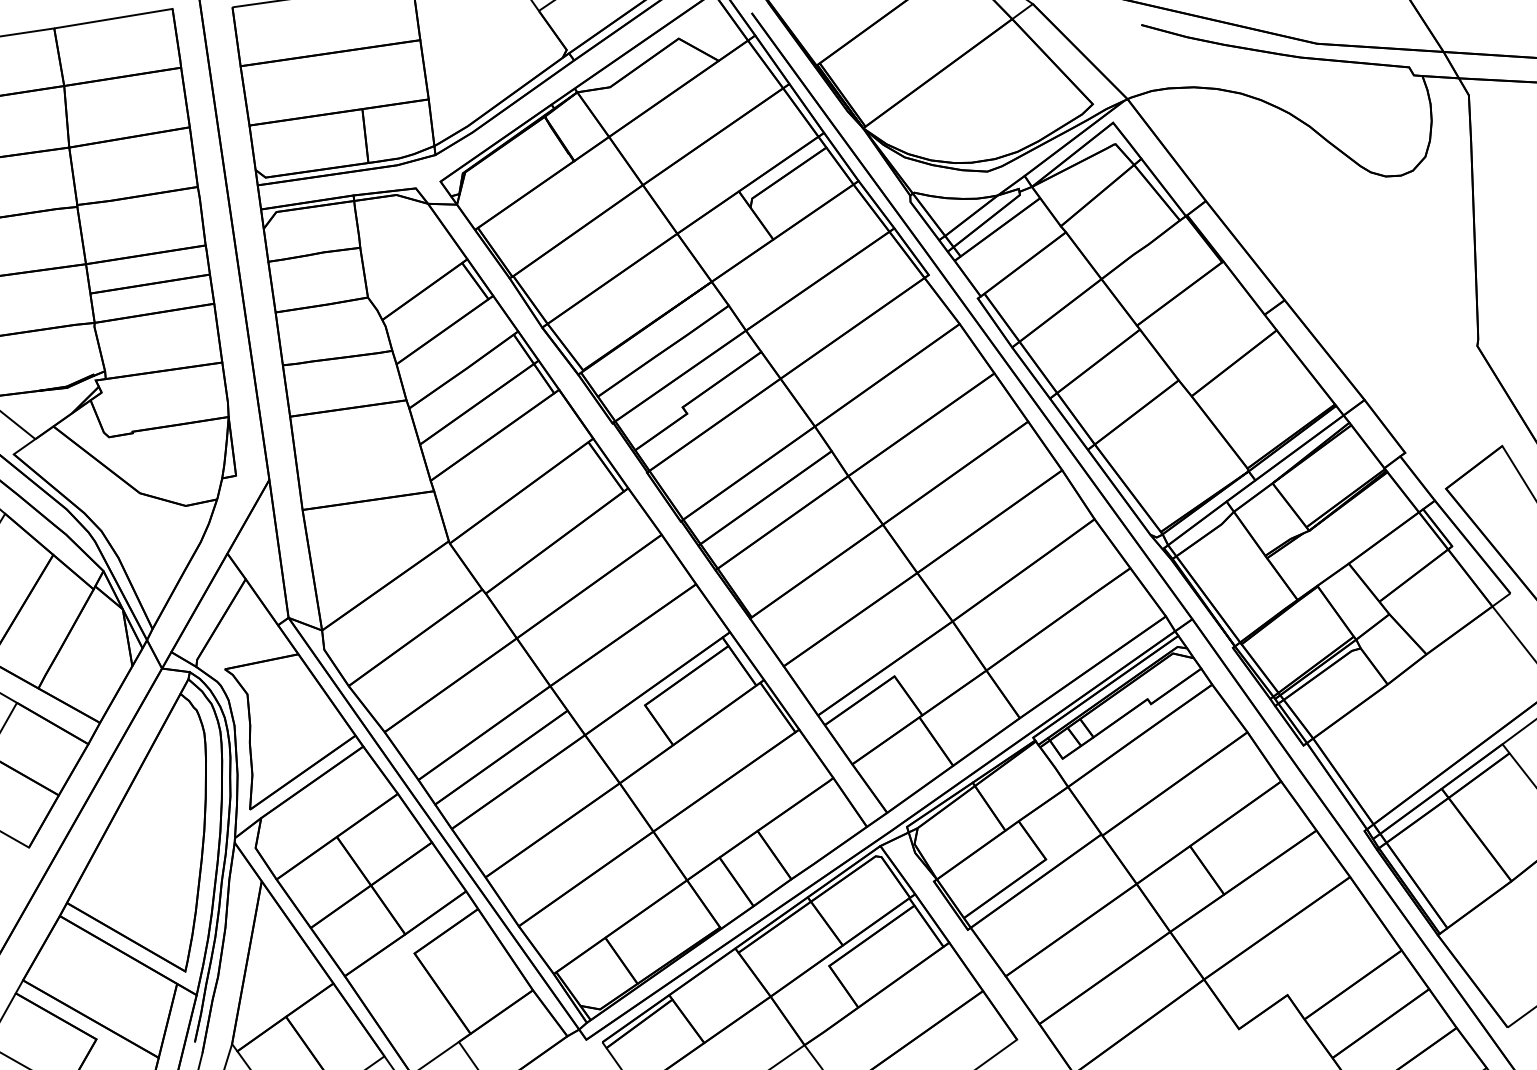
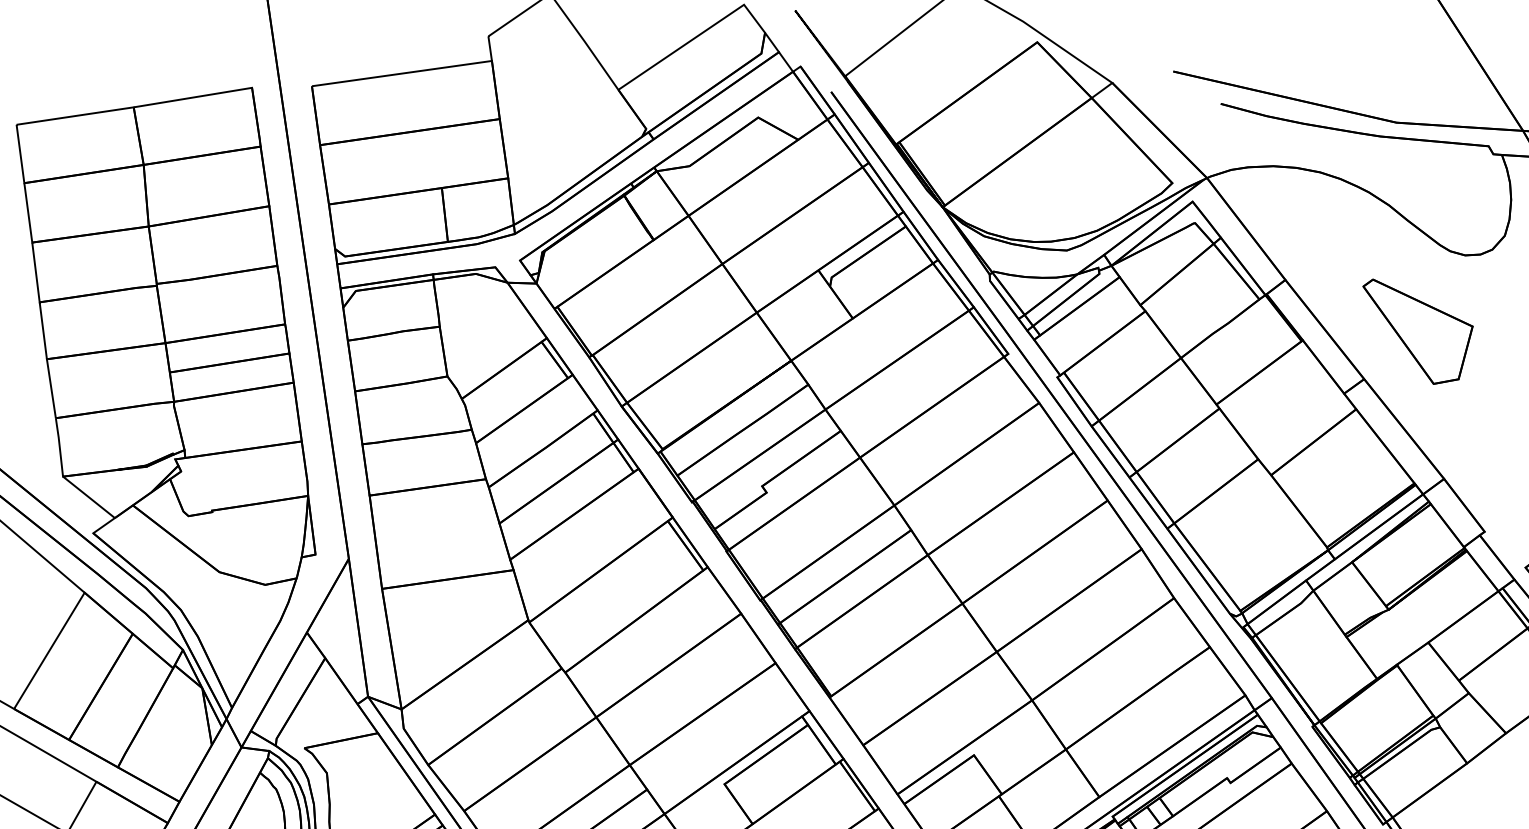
part: (1338, 252) -> (1417, 331), added

